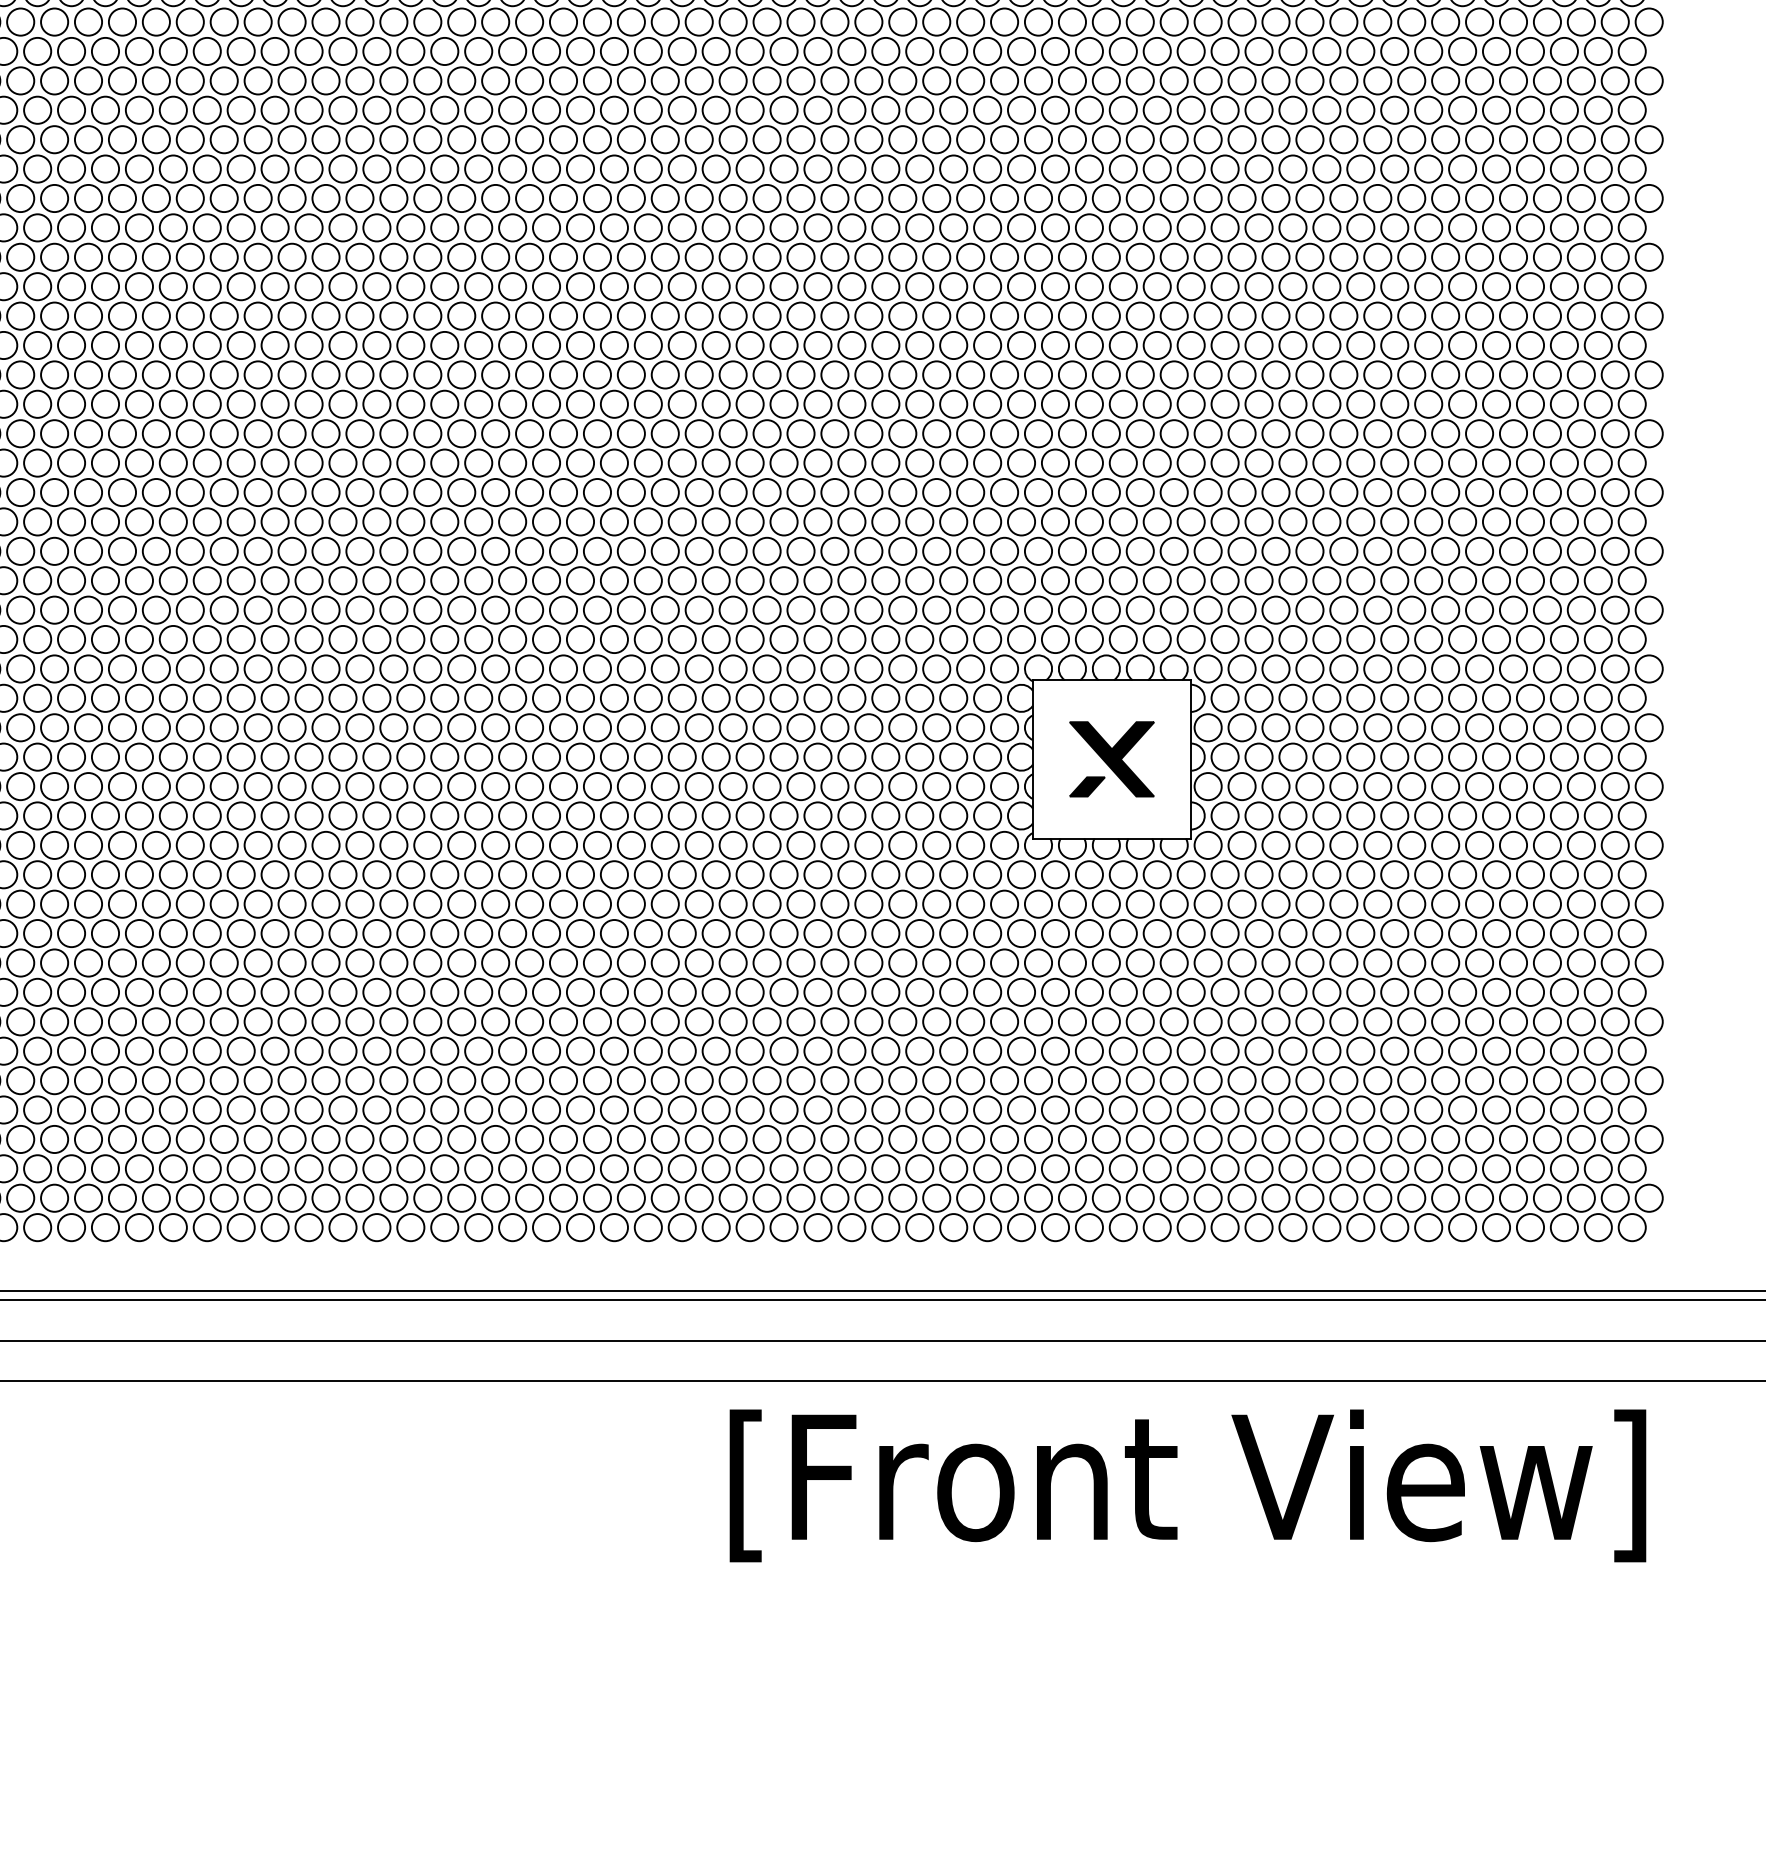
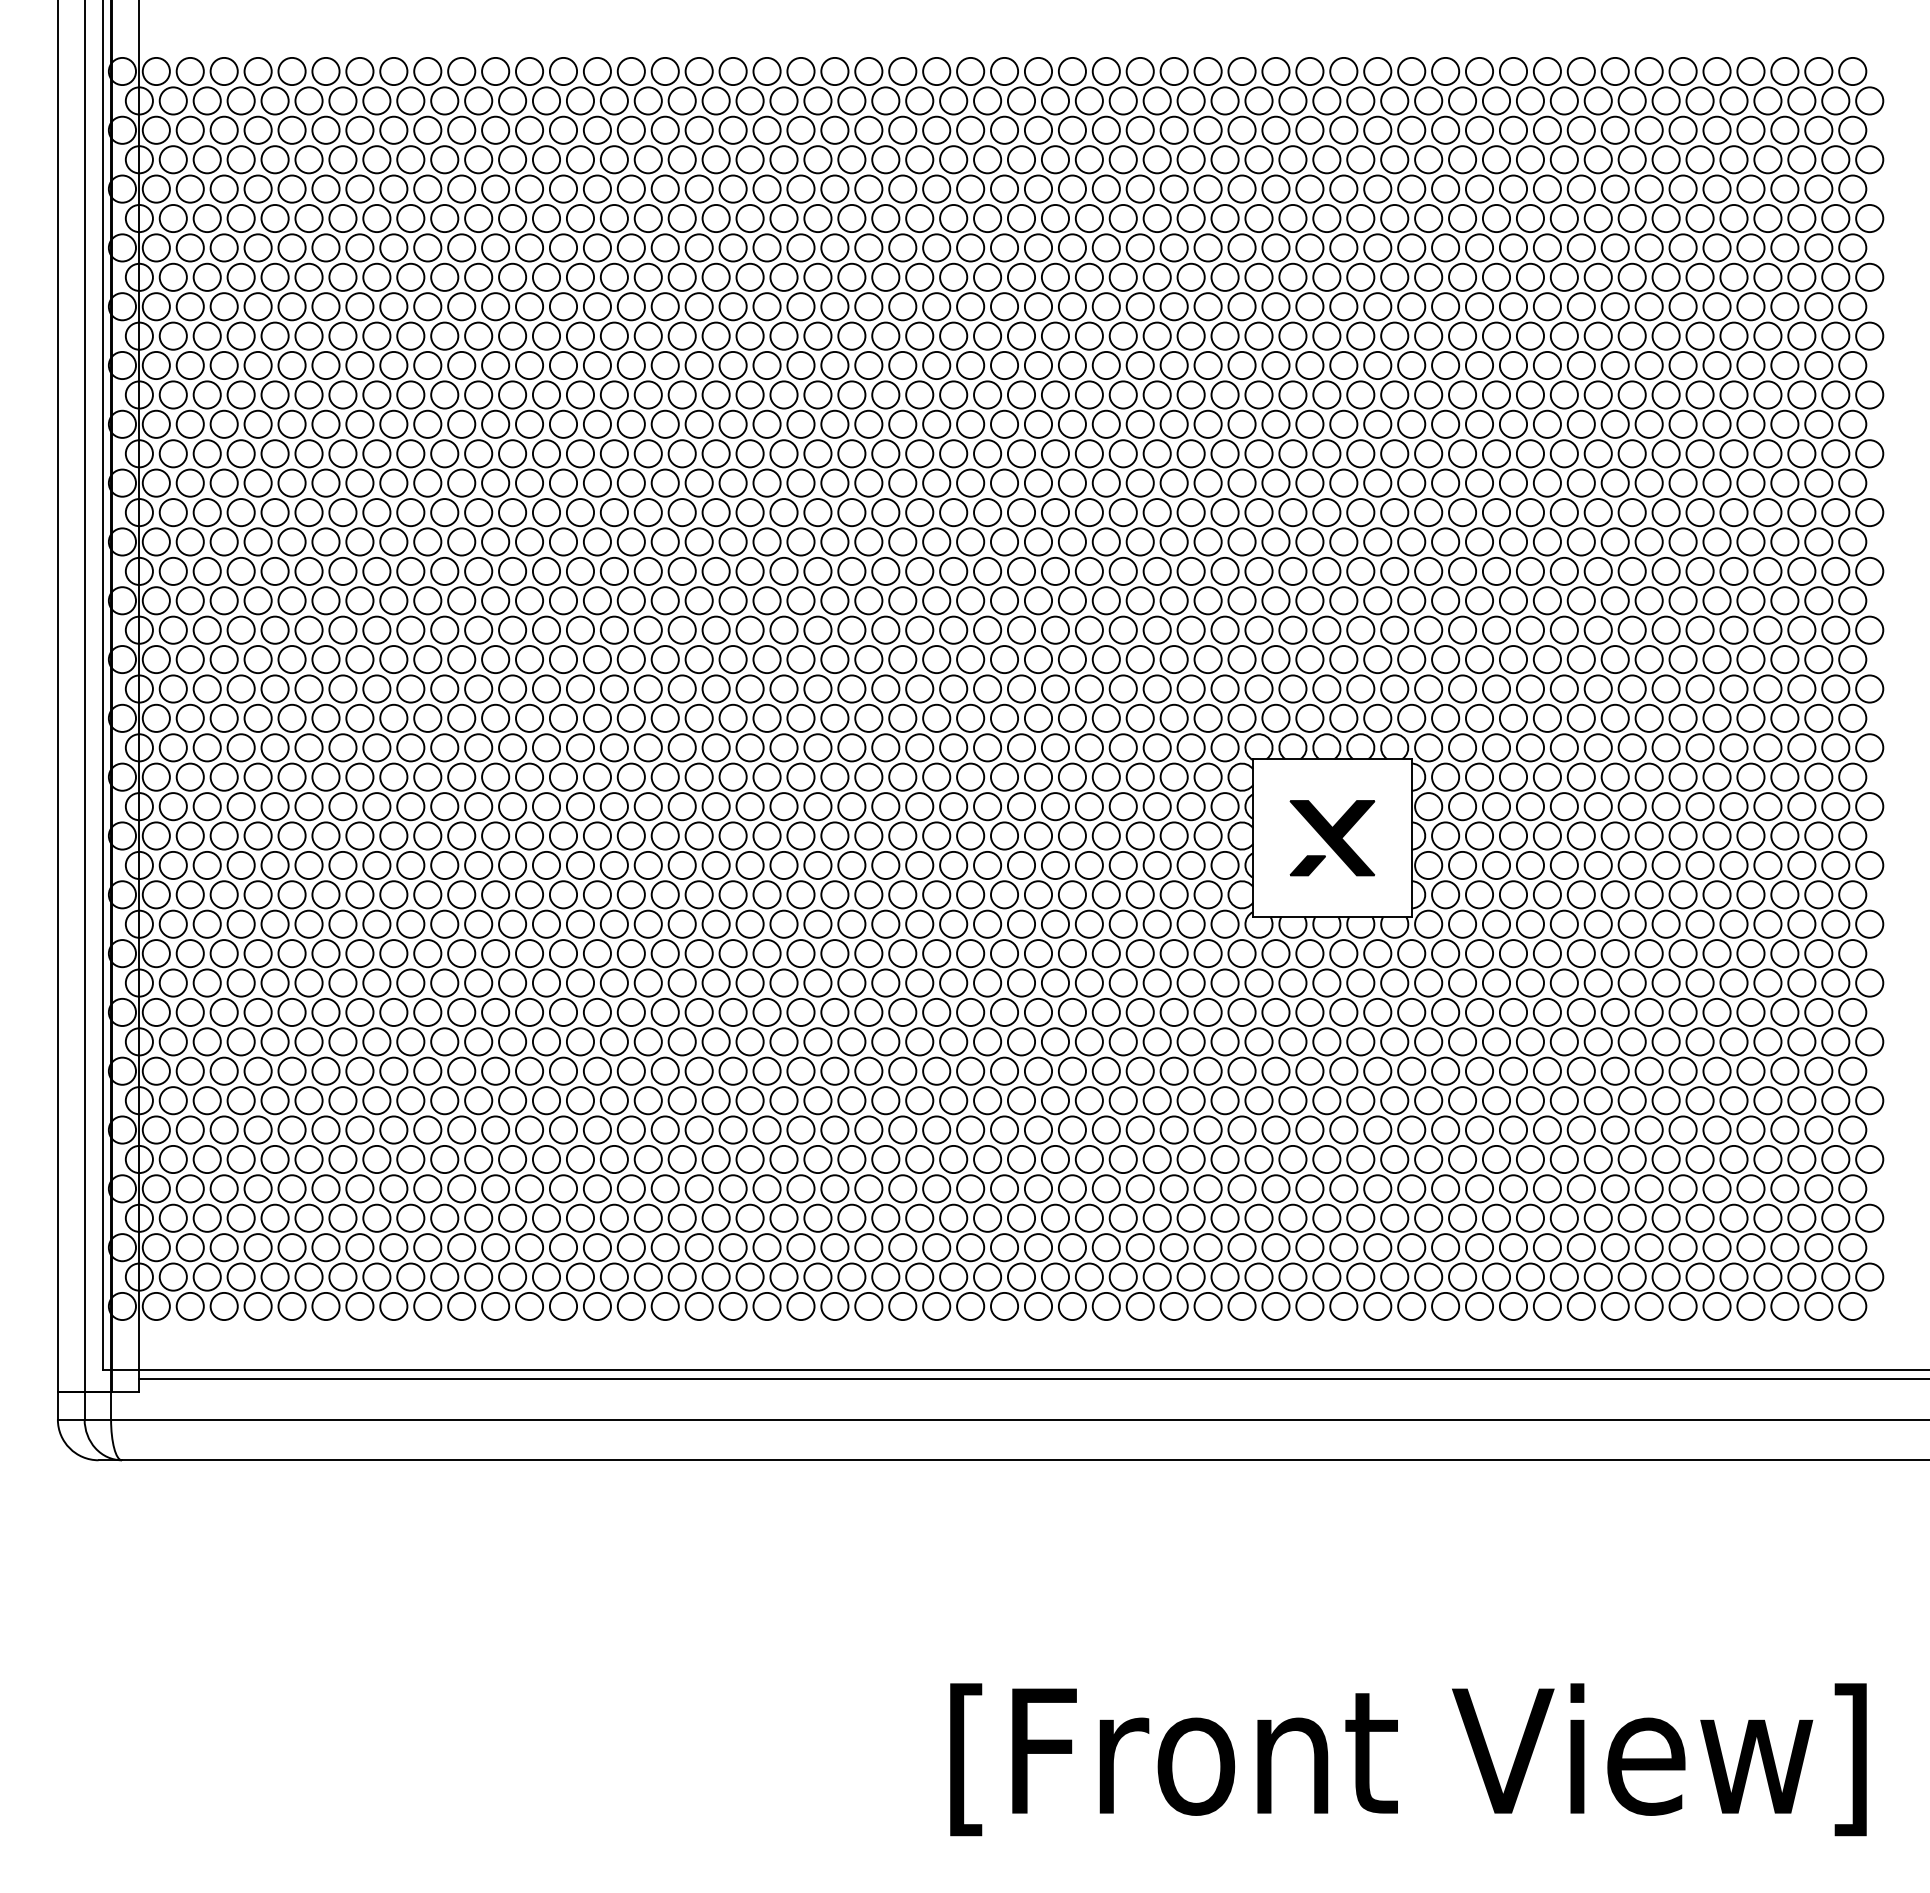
text: (1188, 1485) -> (1408, 1759), moved

